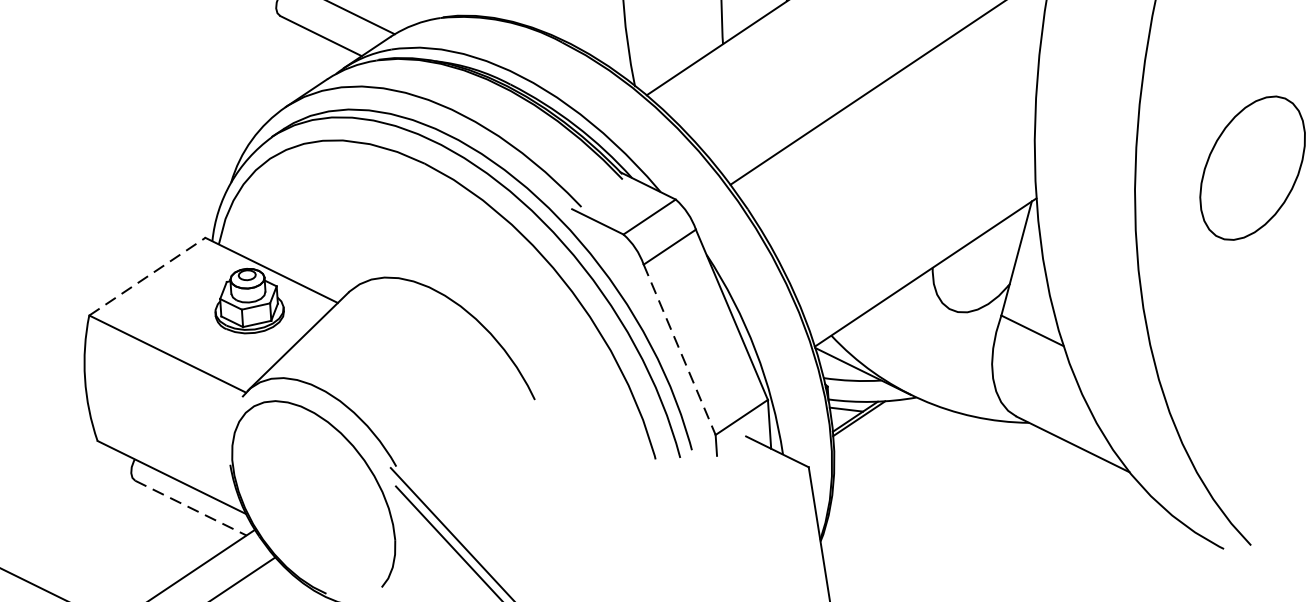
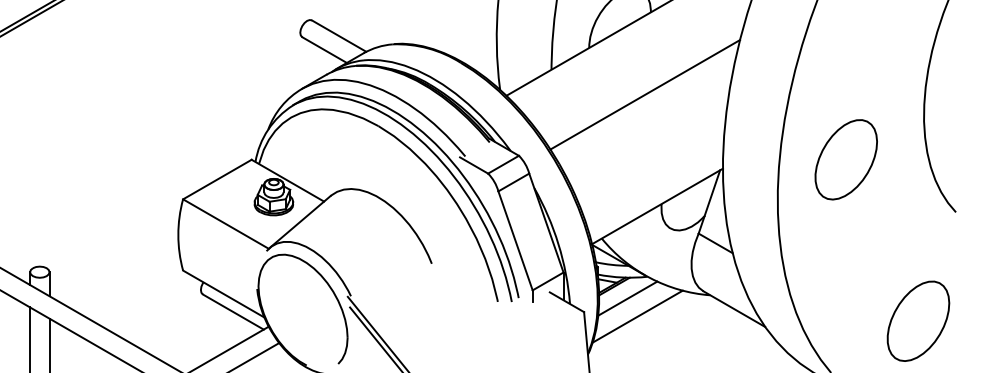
line: (147, 276) -> (217, 179), dashed -> solid
line: (679, 350) -> (515, 241), dashed -> solid
line: (883, 438) -> (627, 298), added
line: (903, 468) -> (637, 316), added
line: (191, 508) -> (233, 312), dashed -> solid

